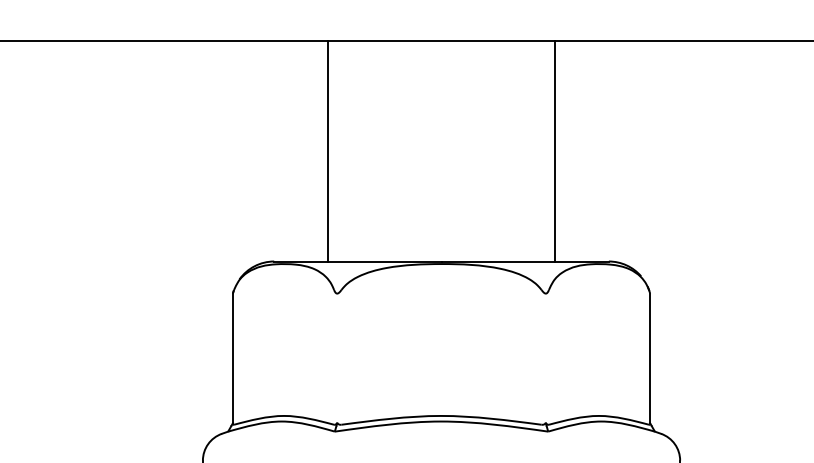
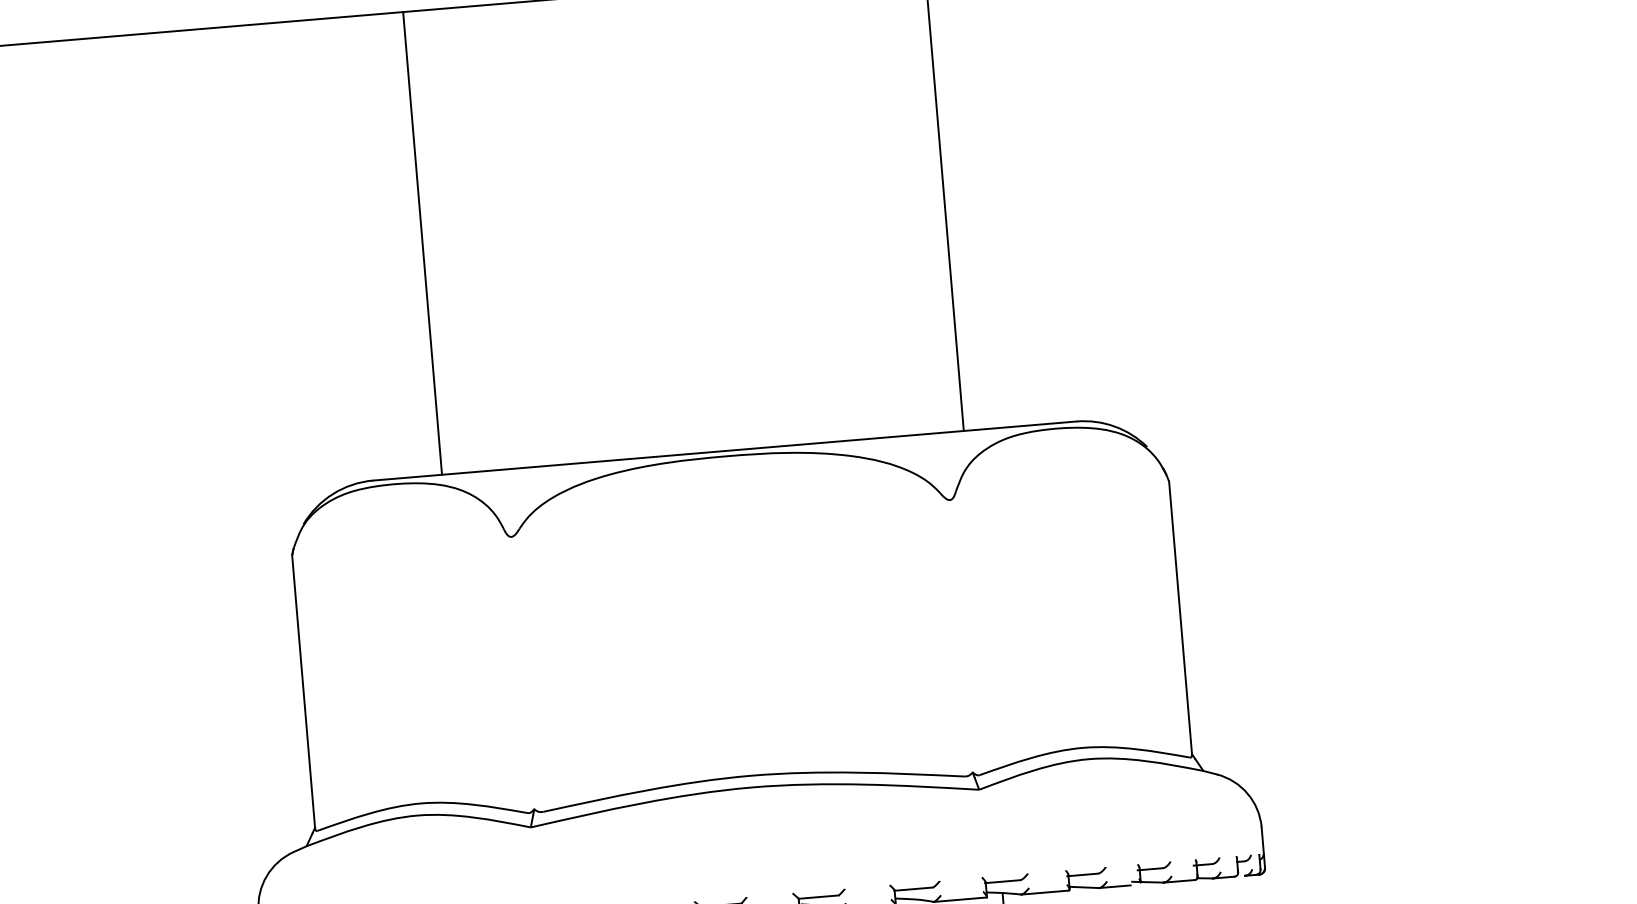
line: (327, 151) -> (421, 243), moved

